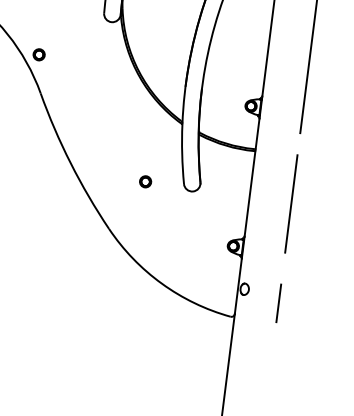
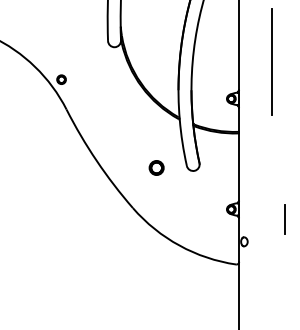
part: (145, 181) -> (156, 167), size x1.6
line: (291, 203) -> (272, 170), removed
line: (277, 303) -> (284, 219), moved

